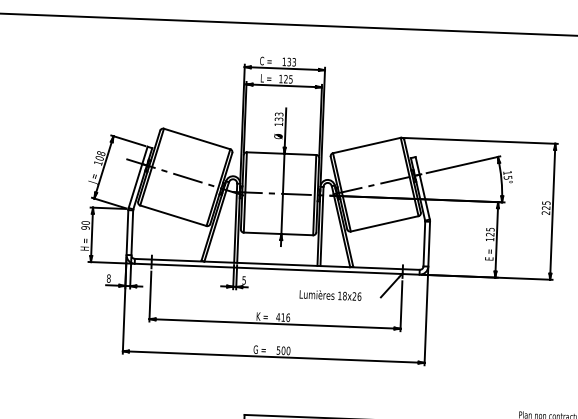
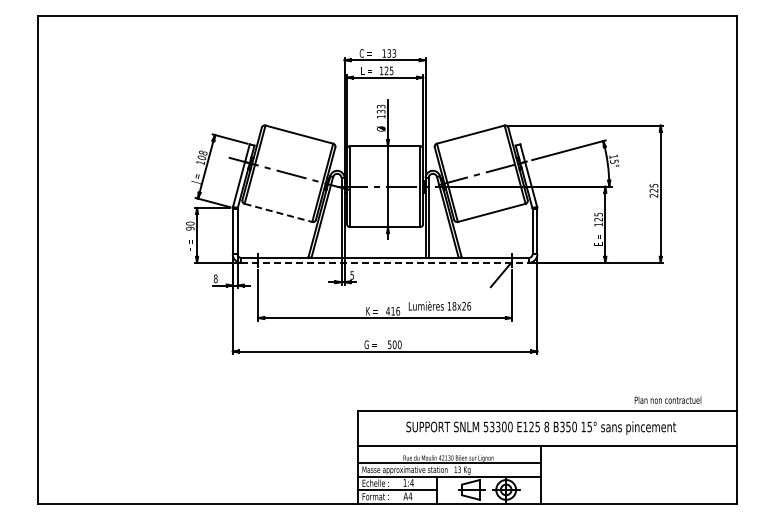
line: (173, 216) -> (278, 213), solid -> dashed
line: (277, 268) -> (385, 262), solid -> dashed
text: (330, 294) -> (439, 305), moved

